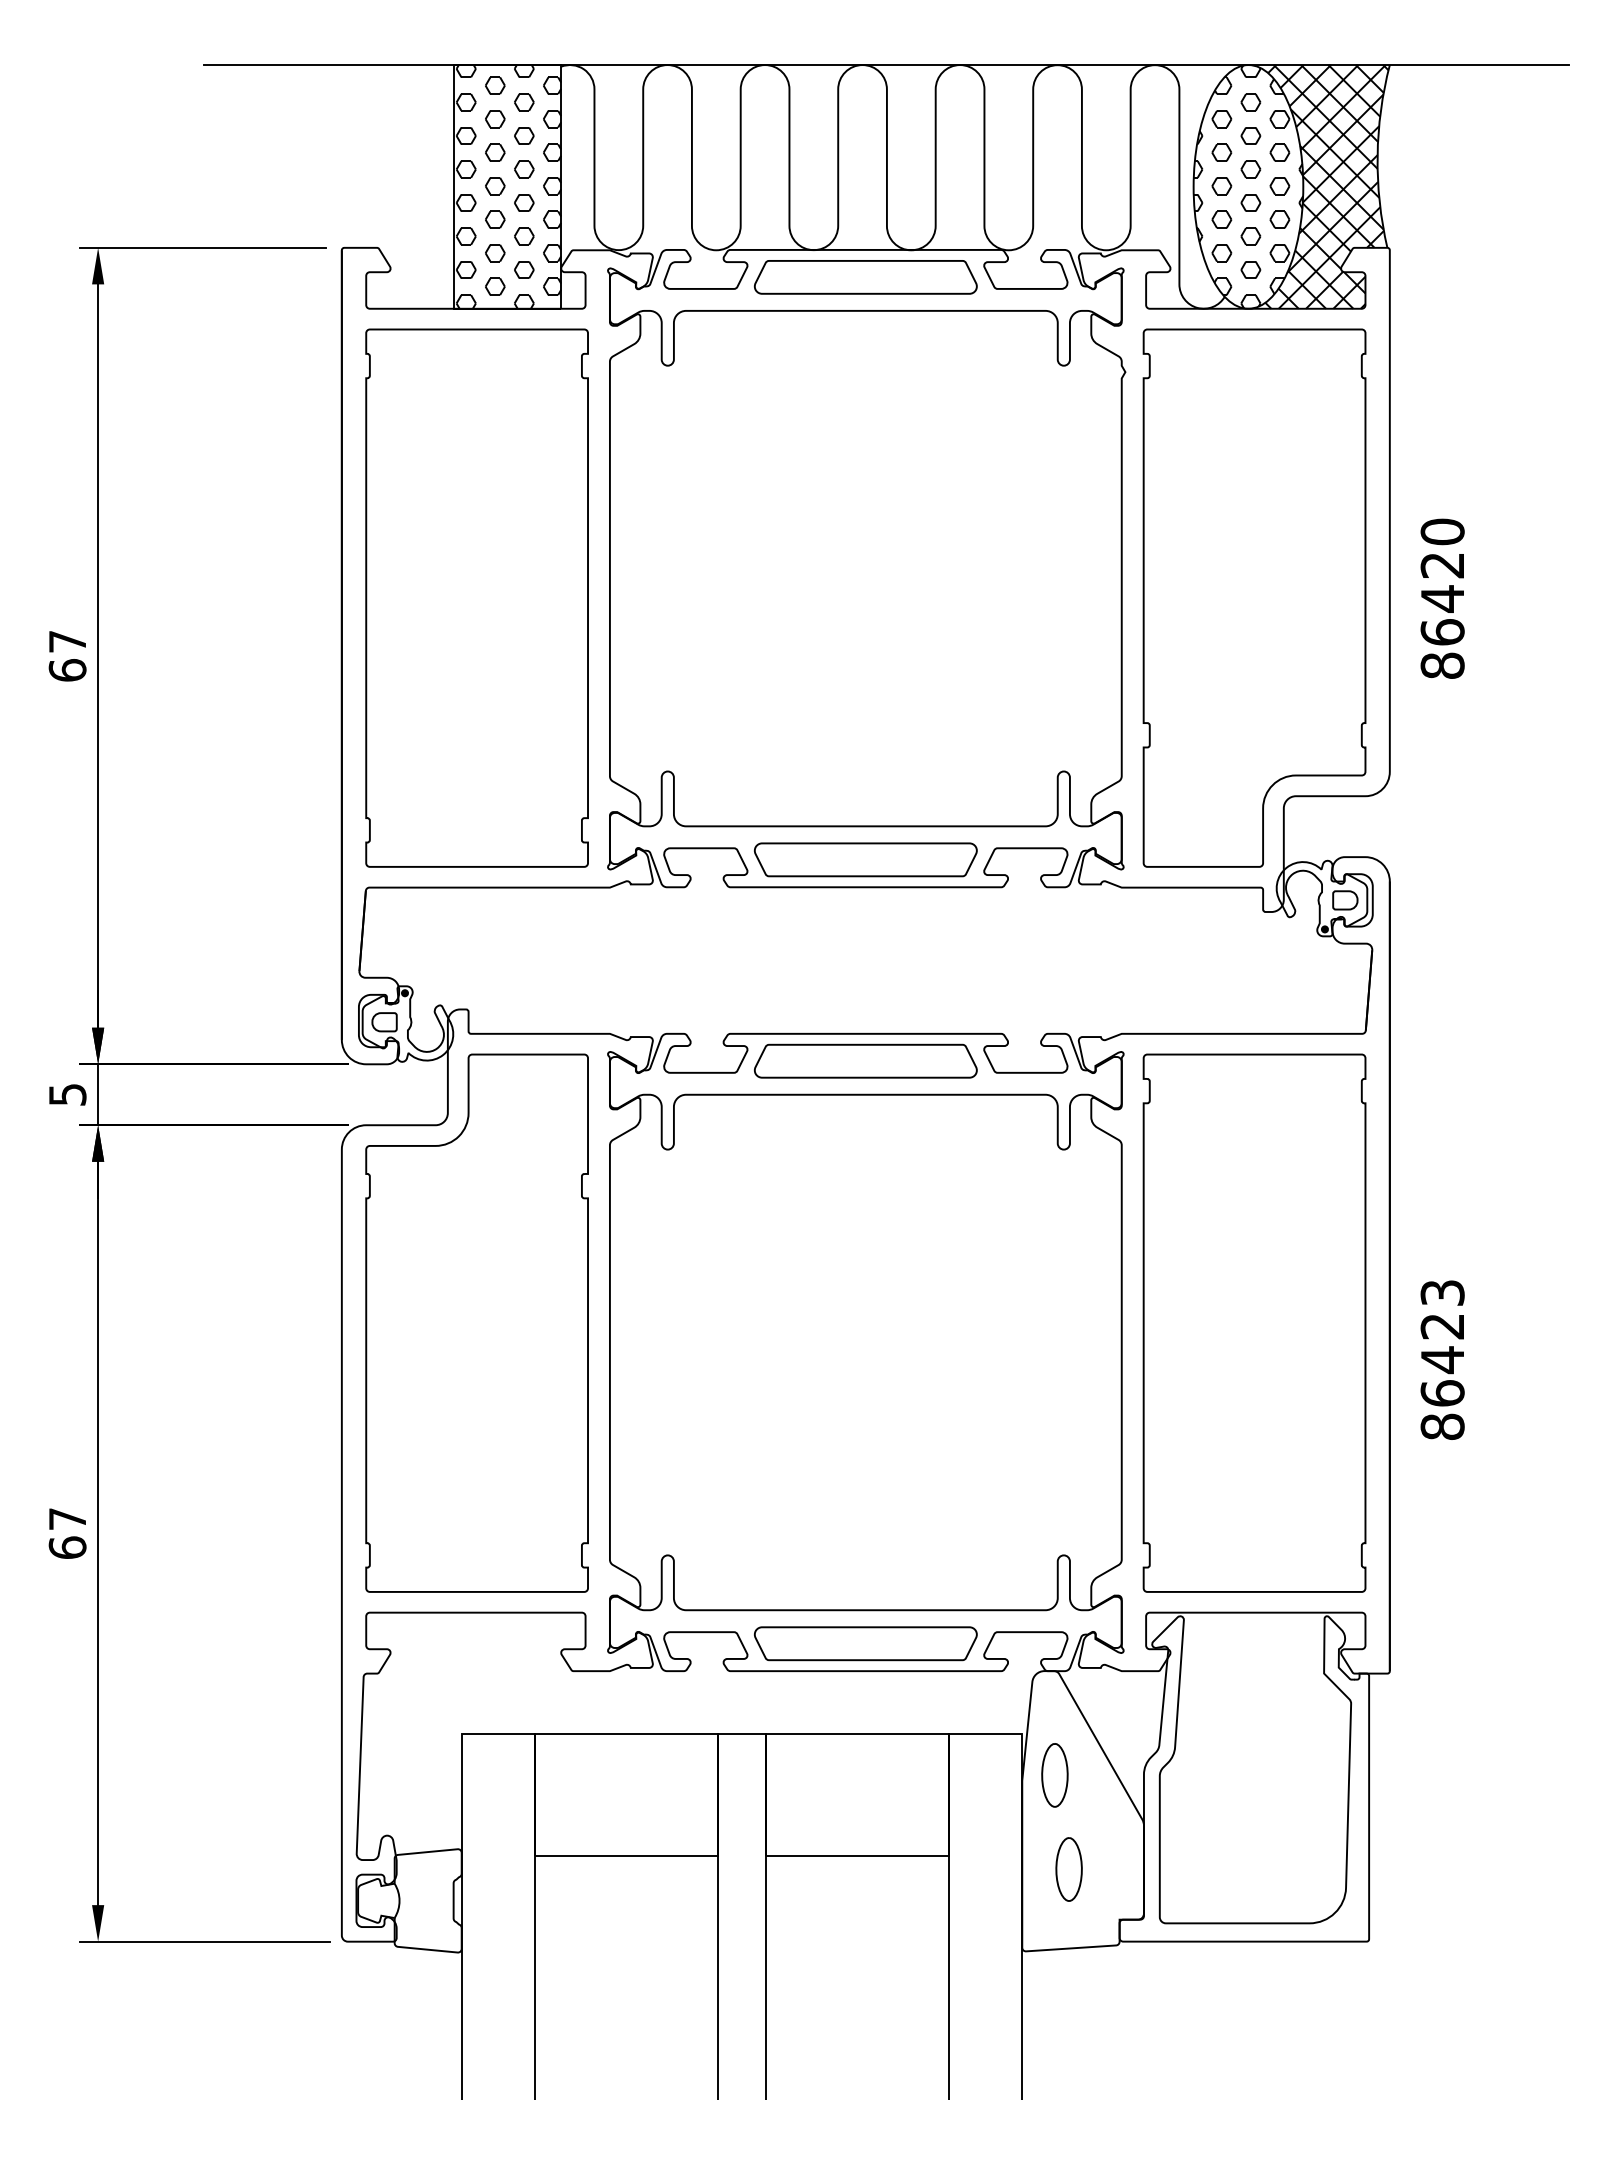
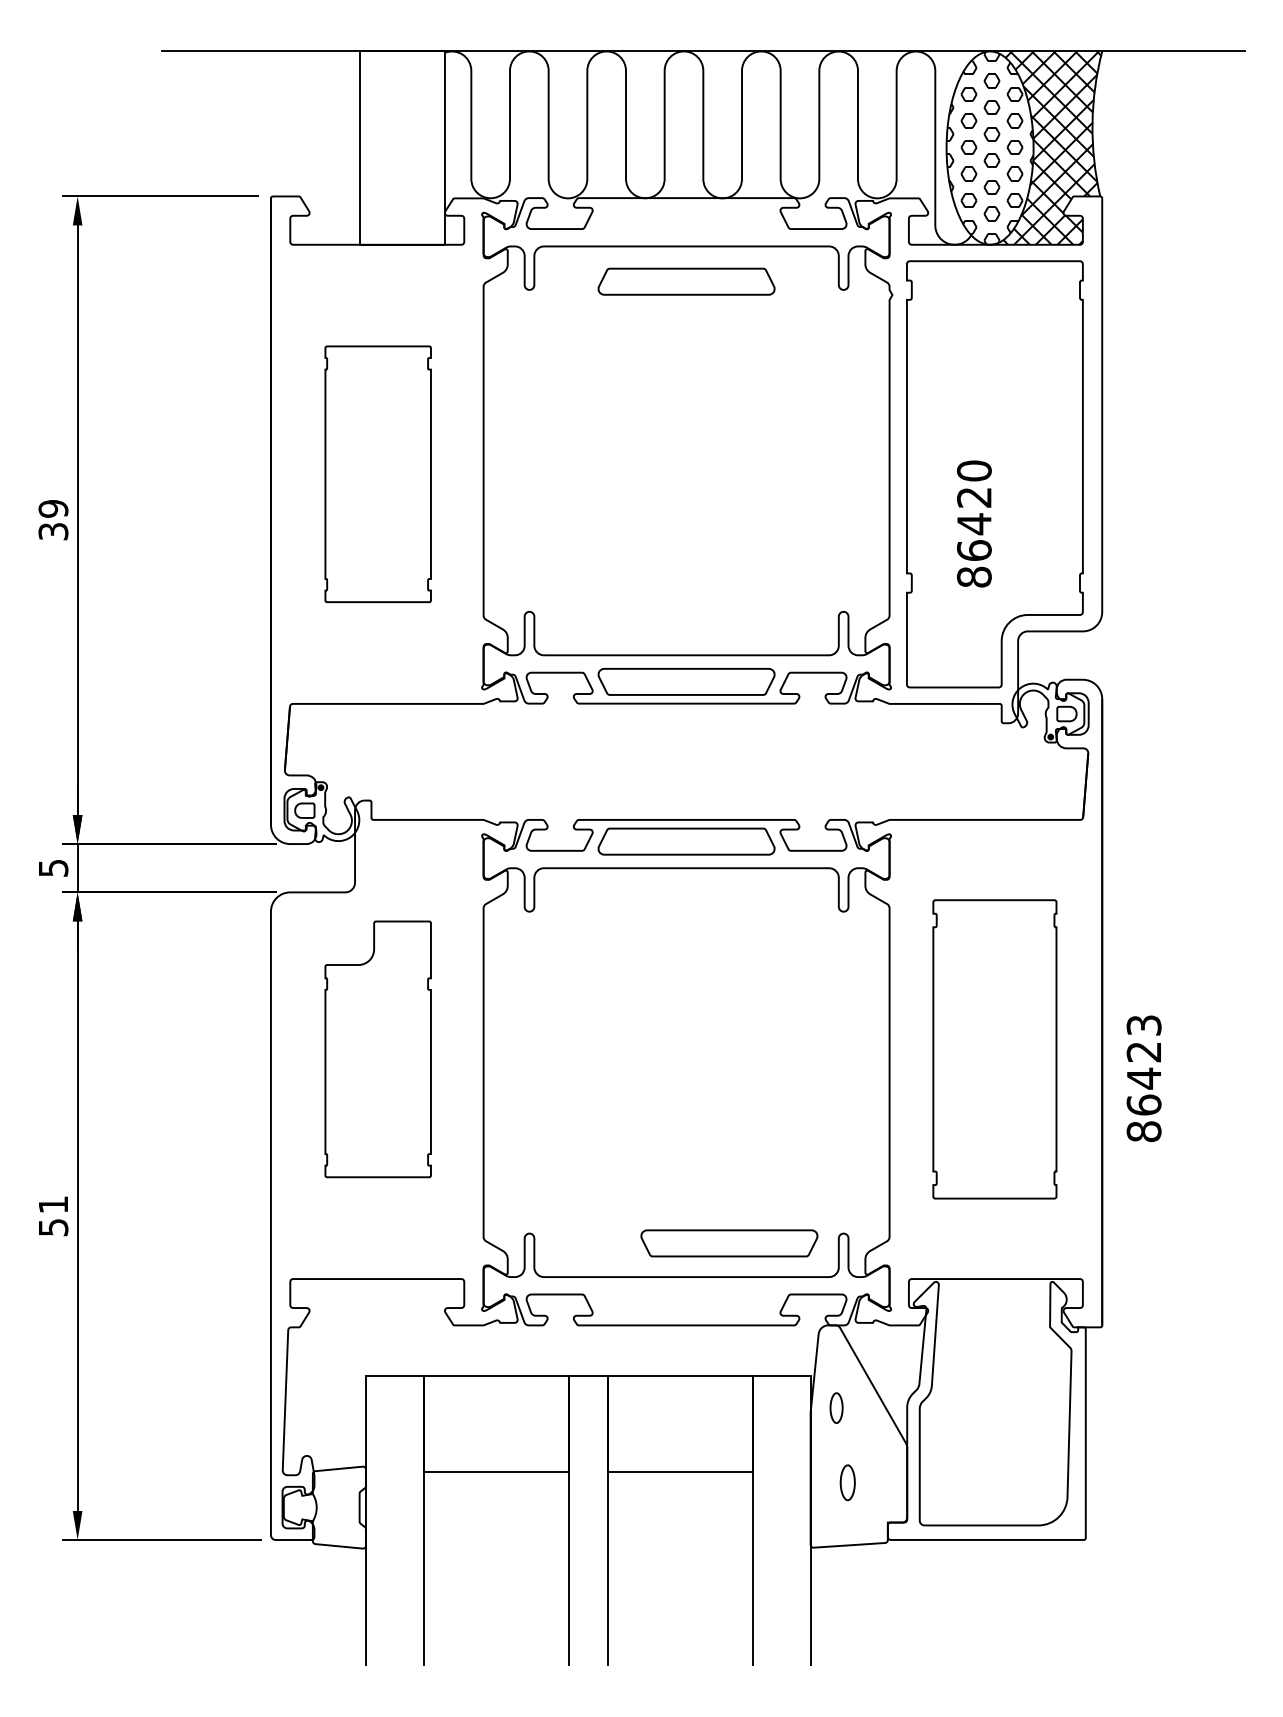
hatch: (508, 186) -> (403, 147), removed
curve: (865, 292) -> (686, 293), moved
part: (476, 597) -> (377, 473), size x0.6
text: (1442, 598) -> (974, 523), moved
text: (67, 655) -> (53, 519), 67 -> 39
part: (476, 1322) -> (377, 1048), size x0.6
part: (1254, 1322) -> (994, 1048), size x0.7
text: (67, 1533) -> (53, 1216), 67 -> 51
curve: (865, 1628) -> (729, 1231), moved
part: (1054, 1775) -> (836, 1408), size x0.6
part: (1068, 1869) -> (847, 1482), size x0.7

